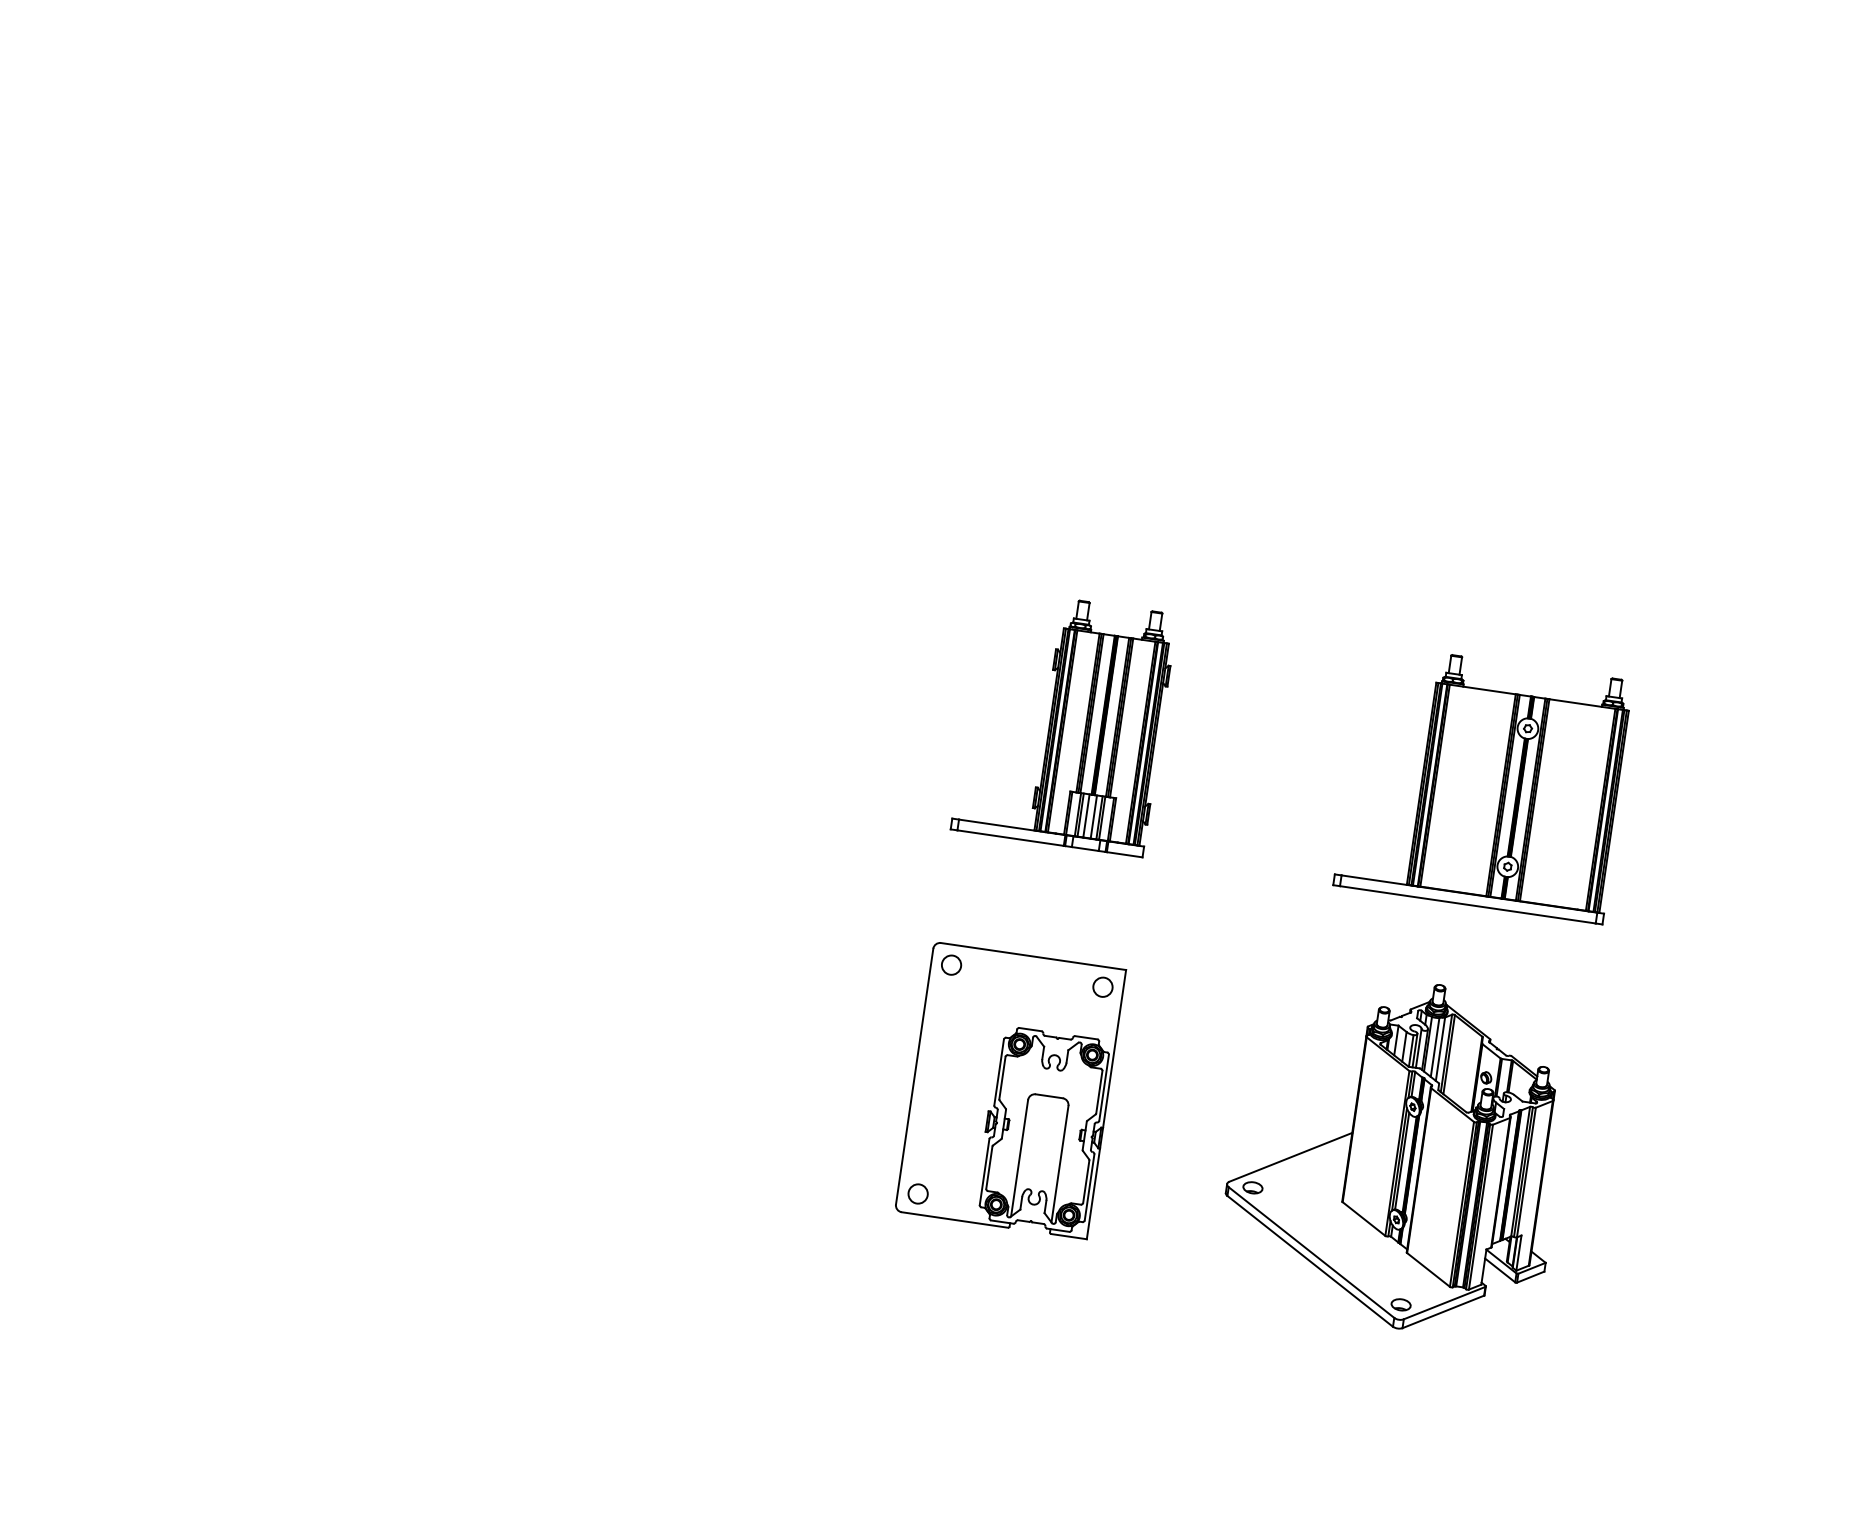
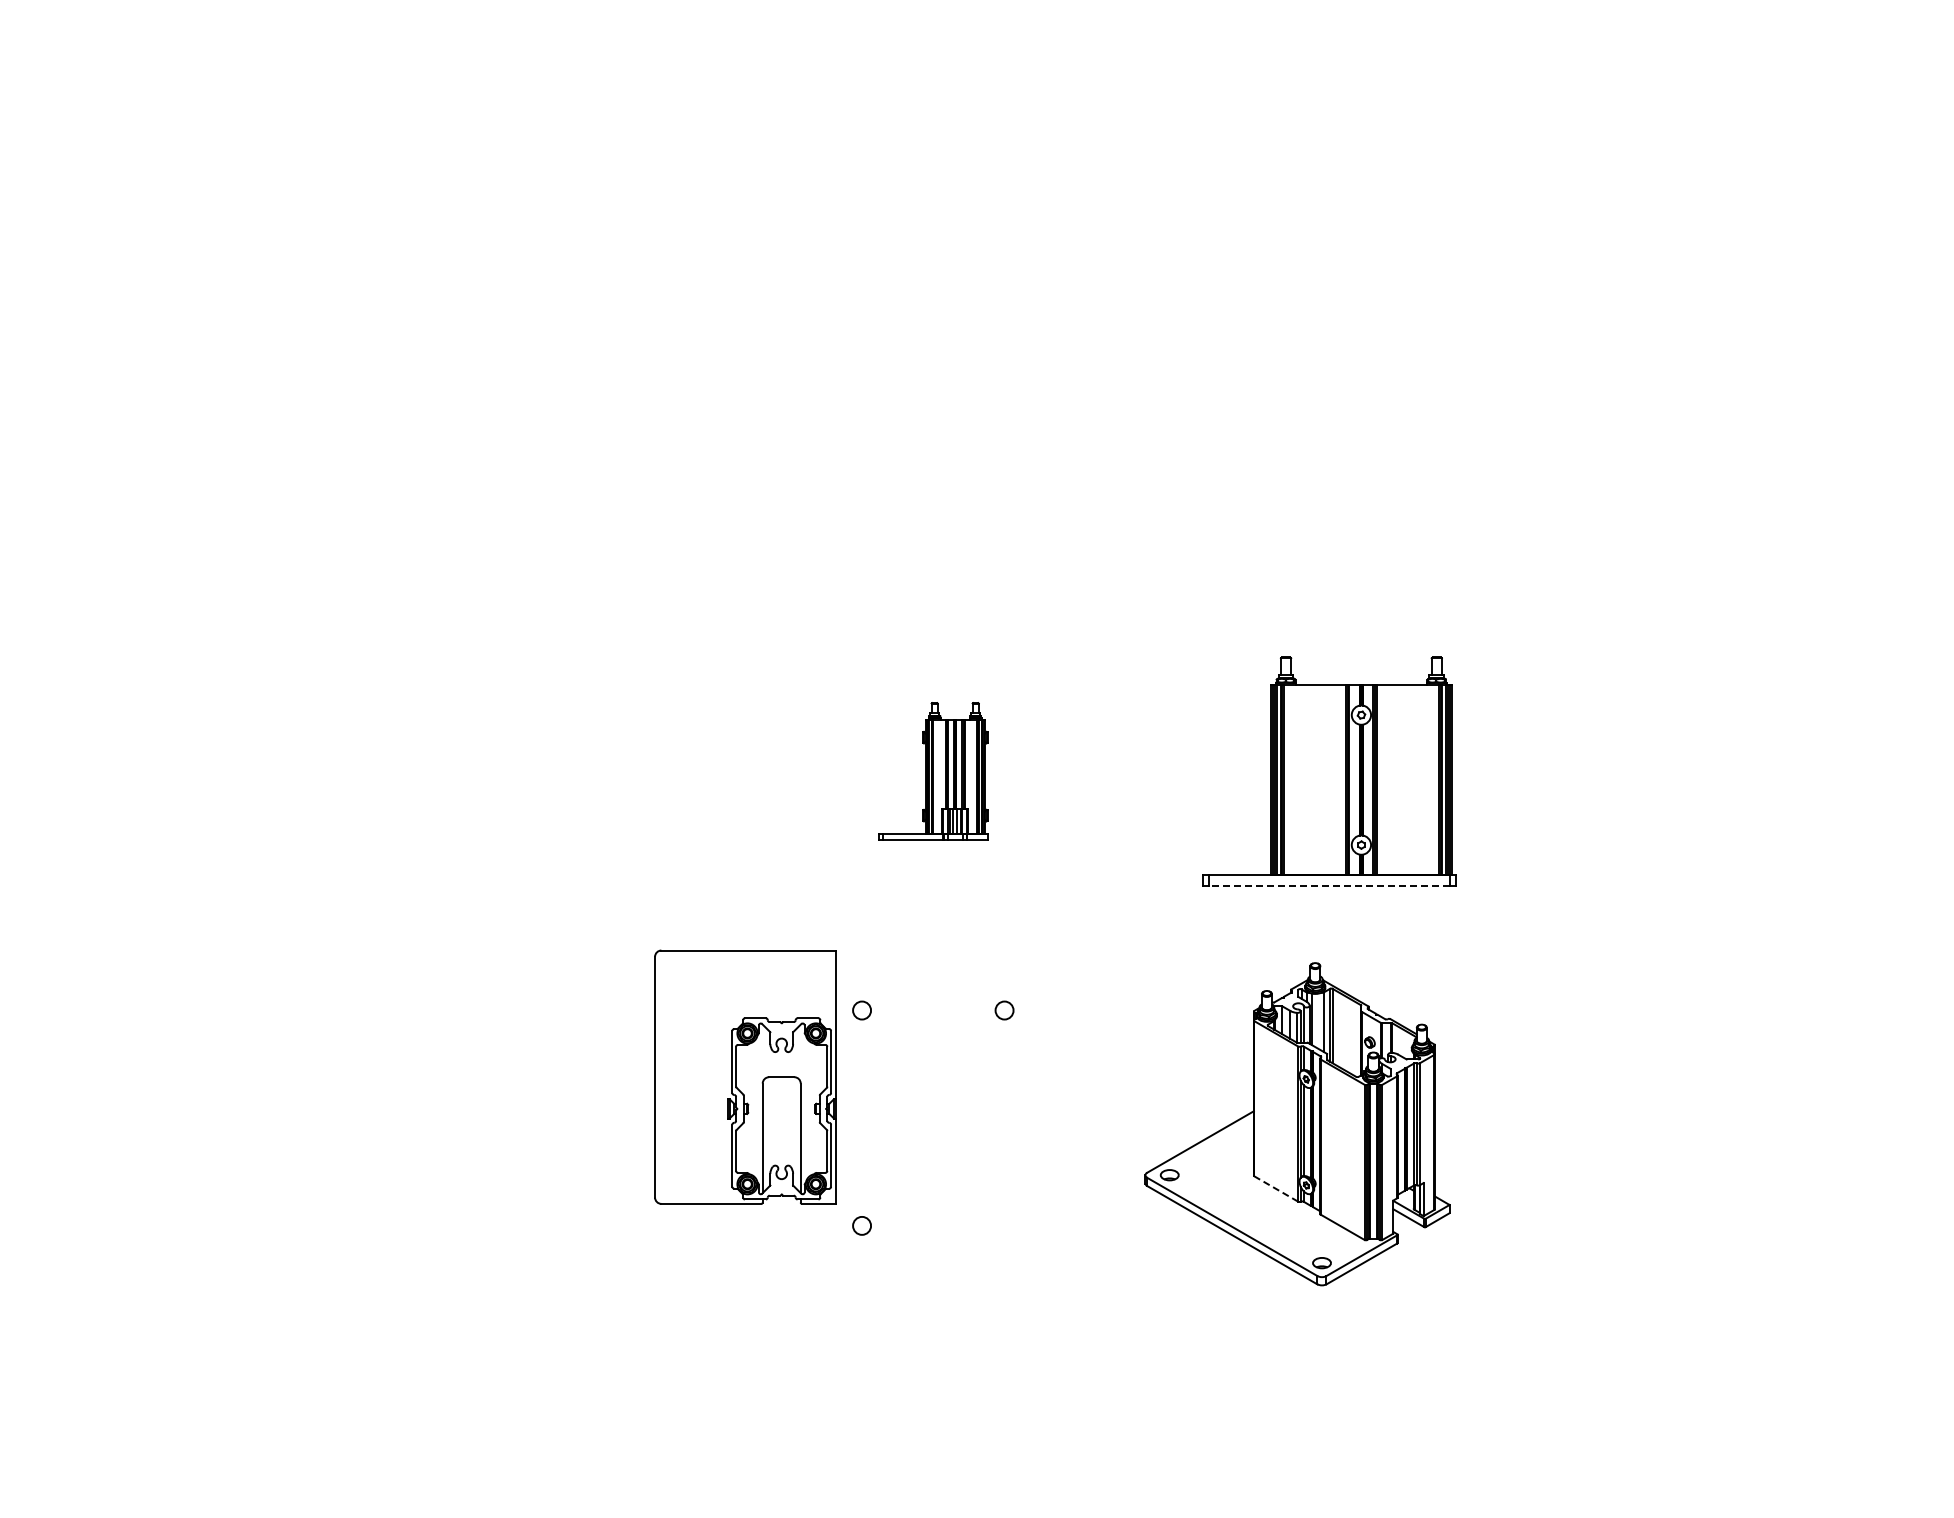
part: (1064, 722) -> (933, 771), size x0.6
line: (1467, 904) -> (1329, 885), solid -> dashed
line: (1434, 1047) -> (1318, 1021), removed
part: (1010, 1089) -> (745, 1076), moved
line: (1363, 1218) -> (1275, 1188), solid -> dashed

